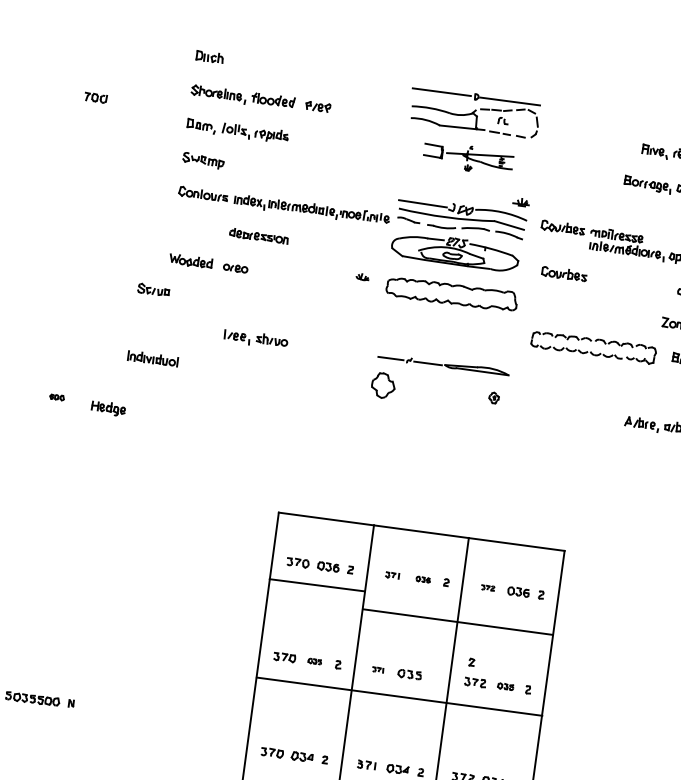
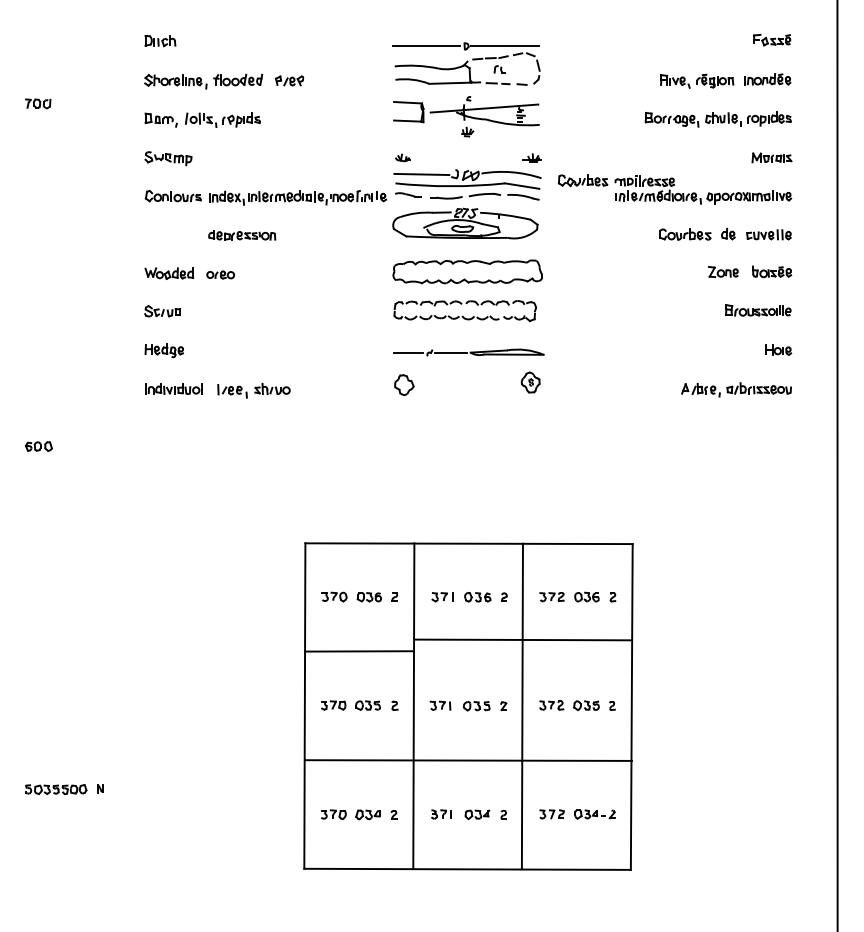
part: (468, 158) -> (466, 116), size x1.43
part: (564, 274) -> (685, 234), moved
part: (362, 276) -> (402, 157), moved
part: (153, 290) -> (162, 311), moved
part: (255, 339) -> (253, 390), moved
part: (592, 347) -> (464, 311), moved
part: (152, 358) -> (173, 388), moved
part: (383, 386) -> (404, 385), size x0.71
part: (56, 397) -> (38, 446), size x1.67
part: (493, 398) -> (530, 382), size x1.67
part: (107, 408) -> (163, 350), moved
part: (392, 575) -> (442, 597), size x1.43
part: (422, 579) -> (477, 597), size x1.67
line: (317, 585) -> (359, 651), moved
part: (487, 588) -> (551, 597), size x1.67
part: (314, 661) -> (367, 705), size x1.67
part: (471, 662) -> (503, 706), moved
part: (378, 669) -> (440, 705), size x1.67
part: (505, 686) -> (586, 705), size x1.43
line: (399, 696) -> (468, 760), moved

